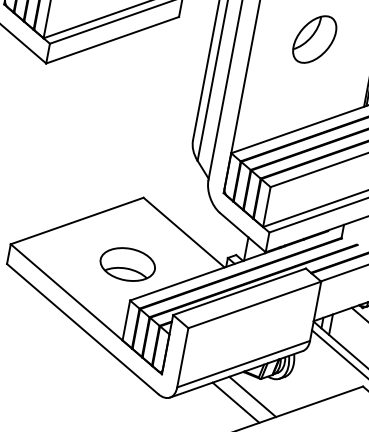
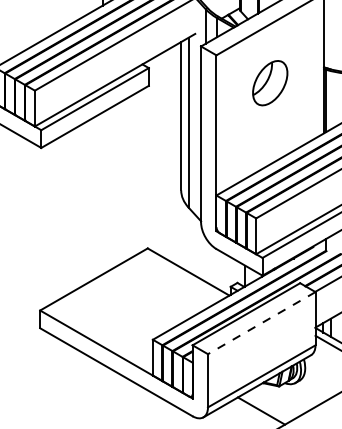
part: (127, 263) -> (144, 308), removed
line: (254, 305) -> (261, 323), solid -> dashed
line: (252, 395) -> (274, 402), removed

